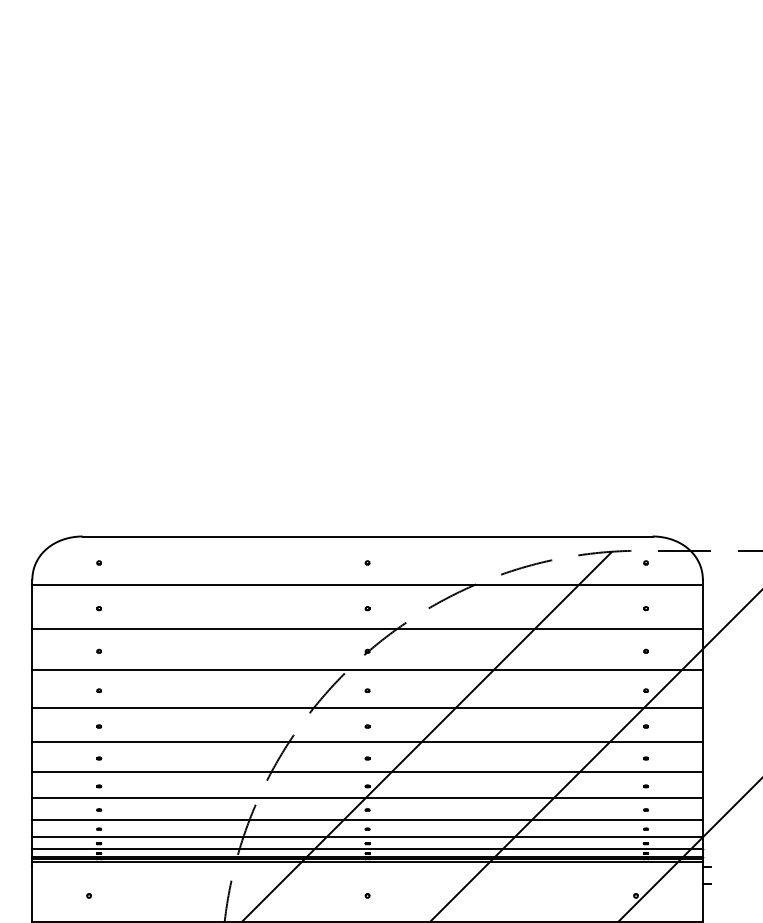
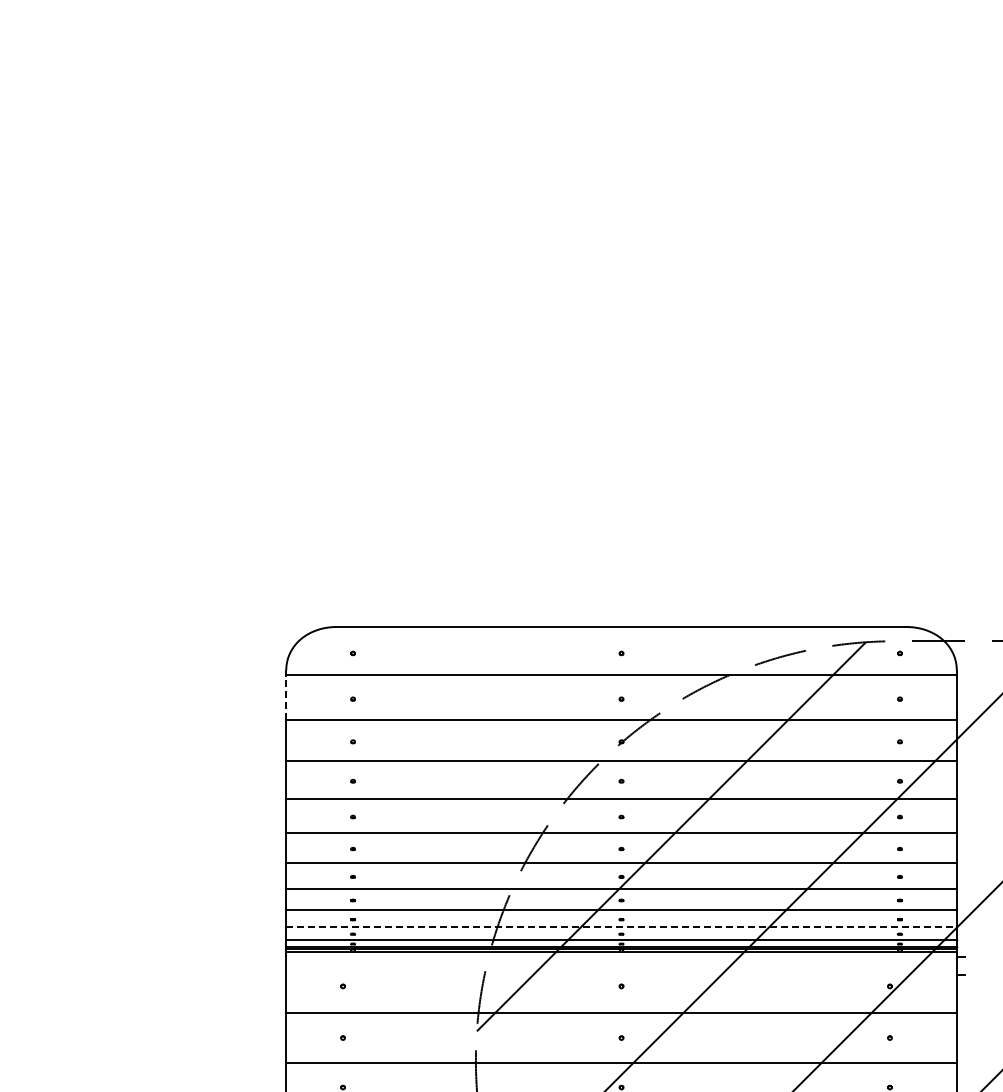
line: (32, 606) -> (286, 697), solid -> dashed
line: (368, 836) -> (622, 927), solid -> dashed

